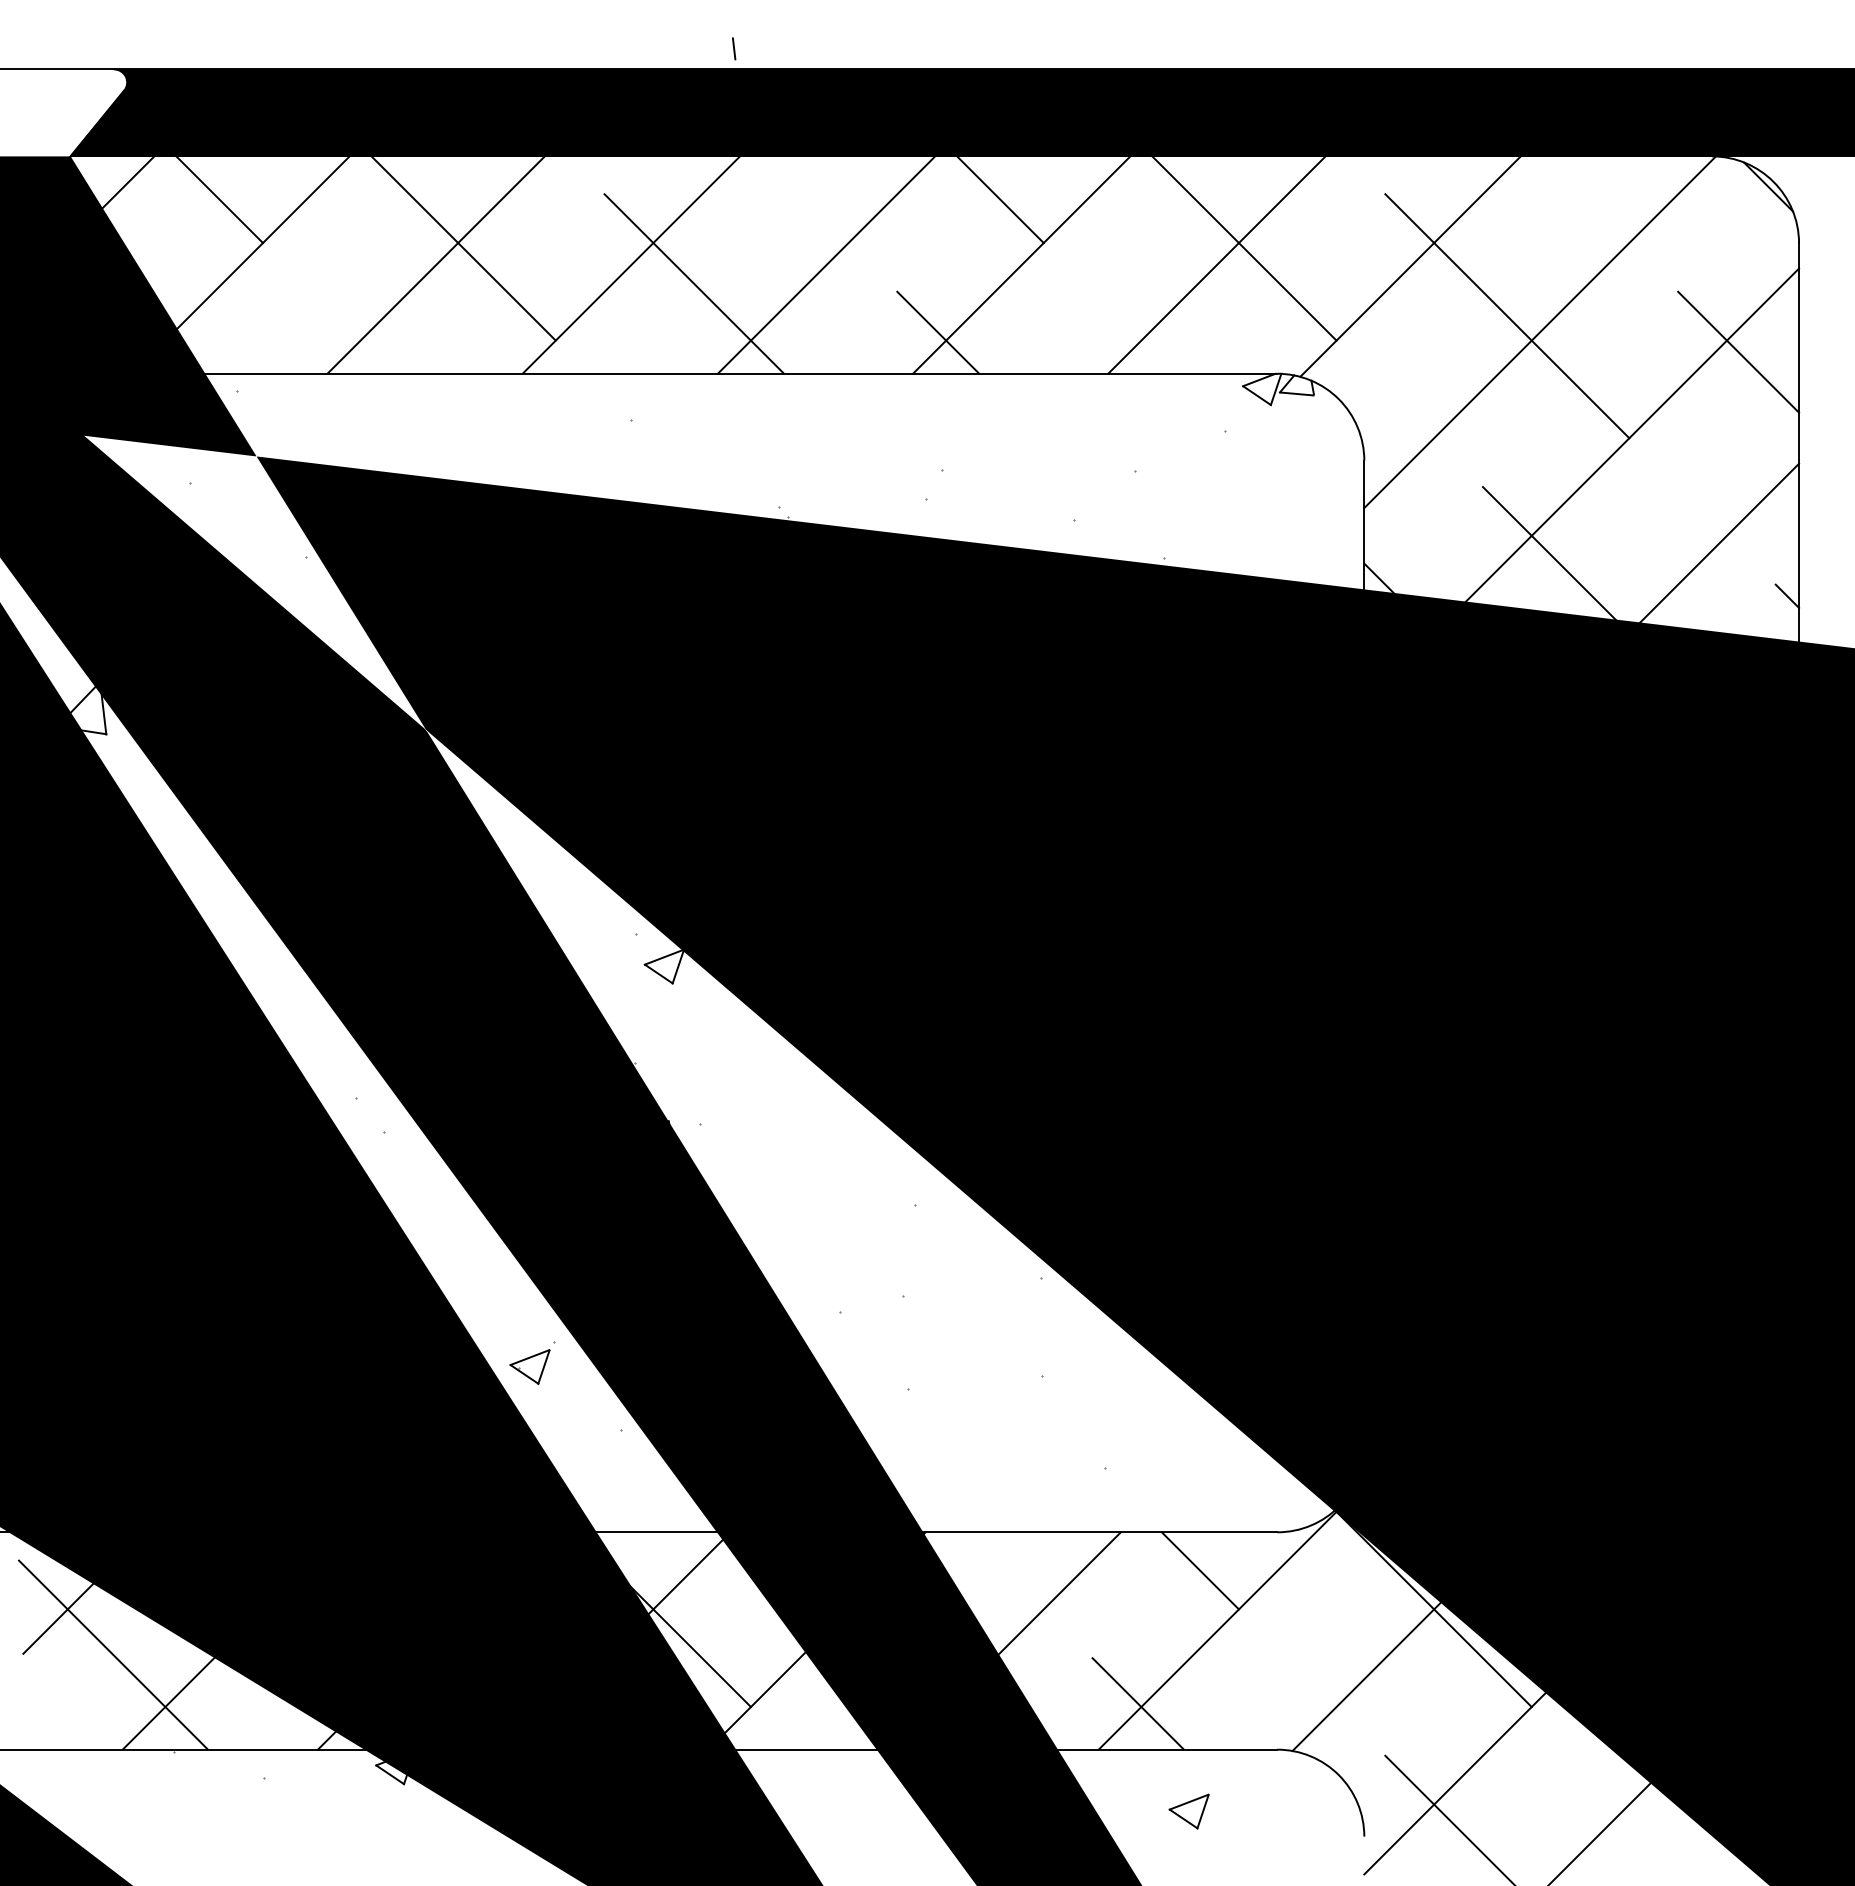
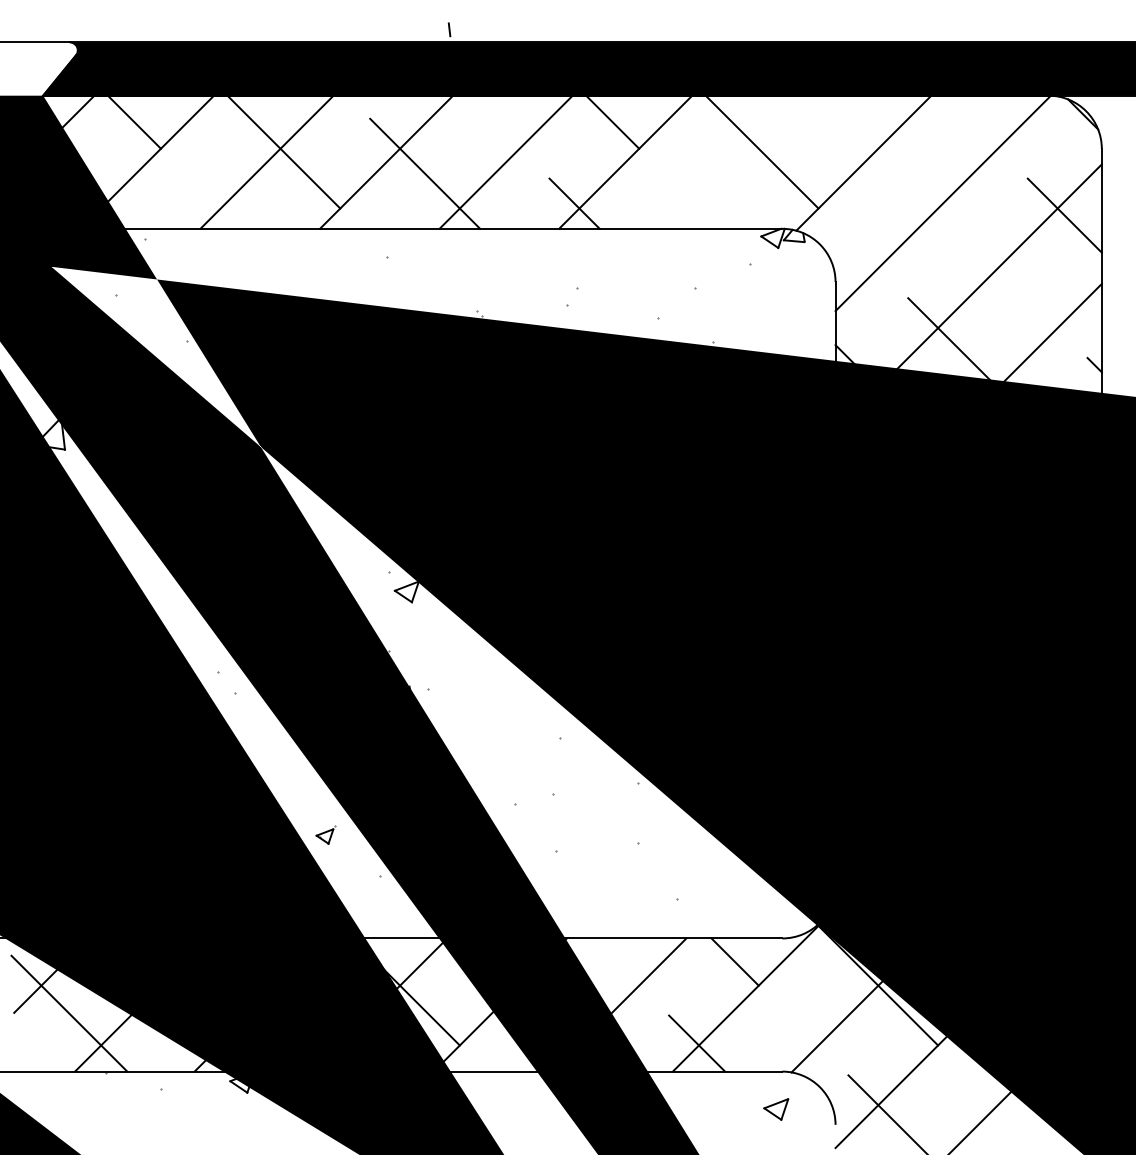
line: (1215, 263) -> (744, 161), removed
line: (1506, 316) -> (922, 193), removed
part: (531, 1362) -> (325, 834), size x0.7
part: (1189, 1811) -> (776, 1109), moved

